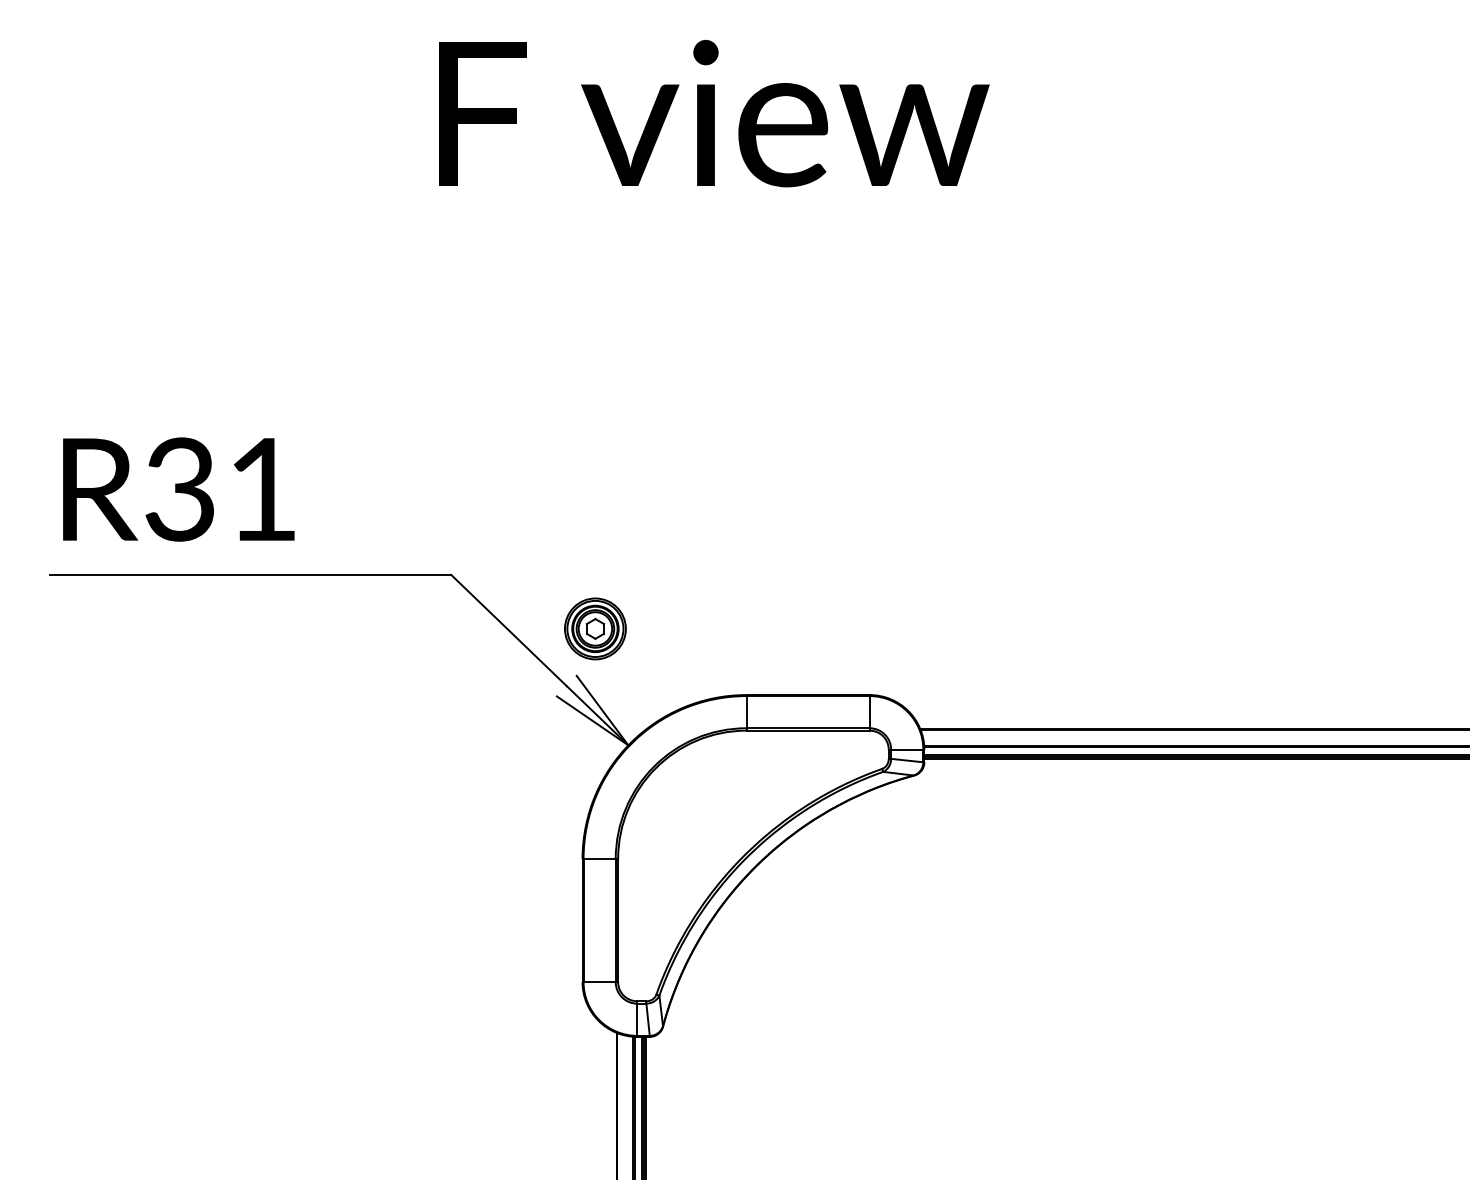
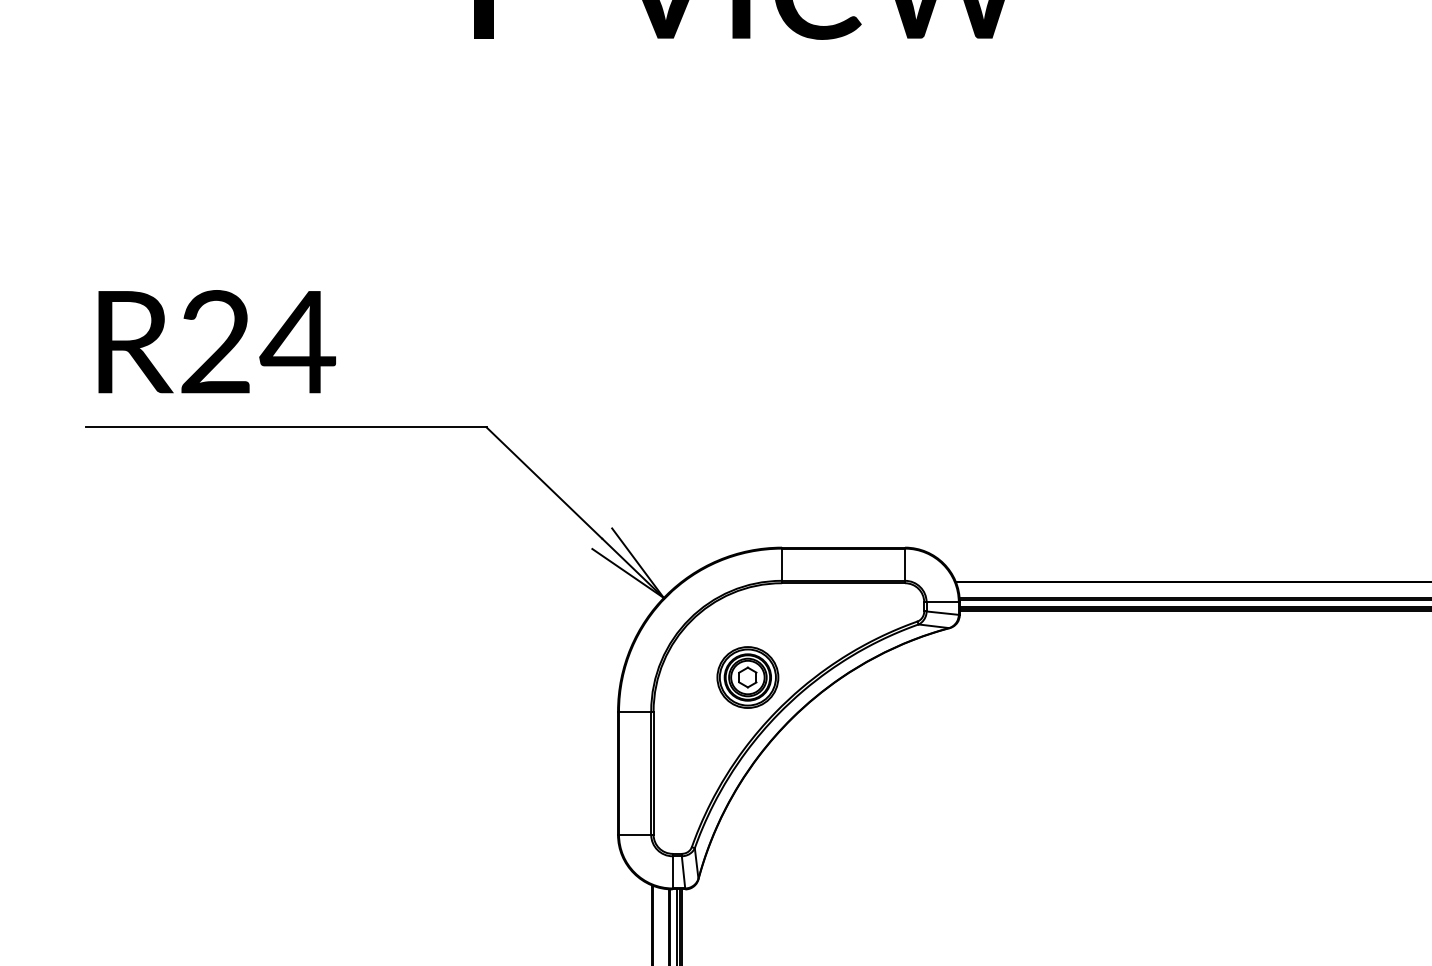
text: (222, 489) -> (257, 342), R31 -> R24
part: (595, 628) -> (747, 677), moved

